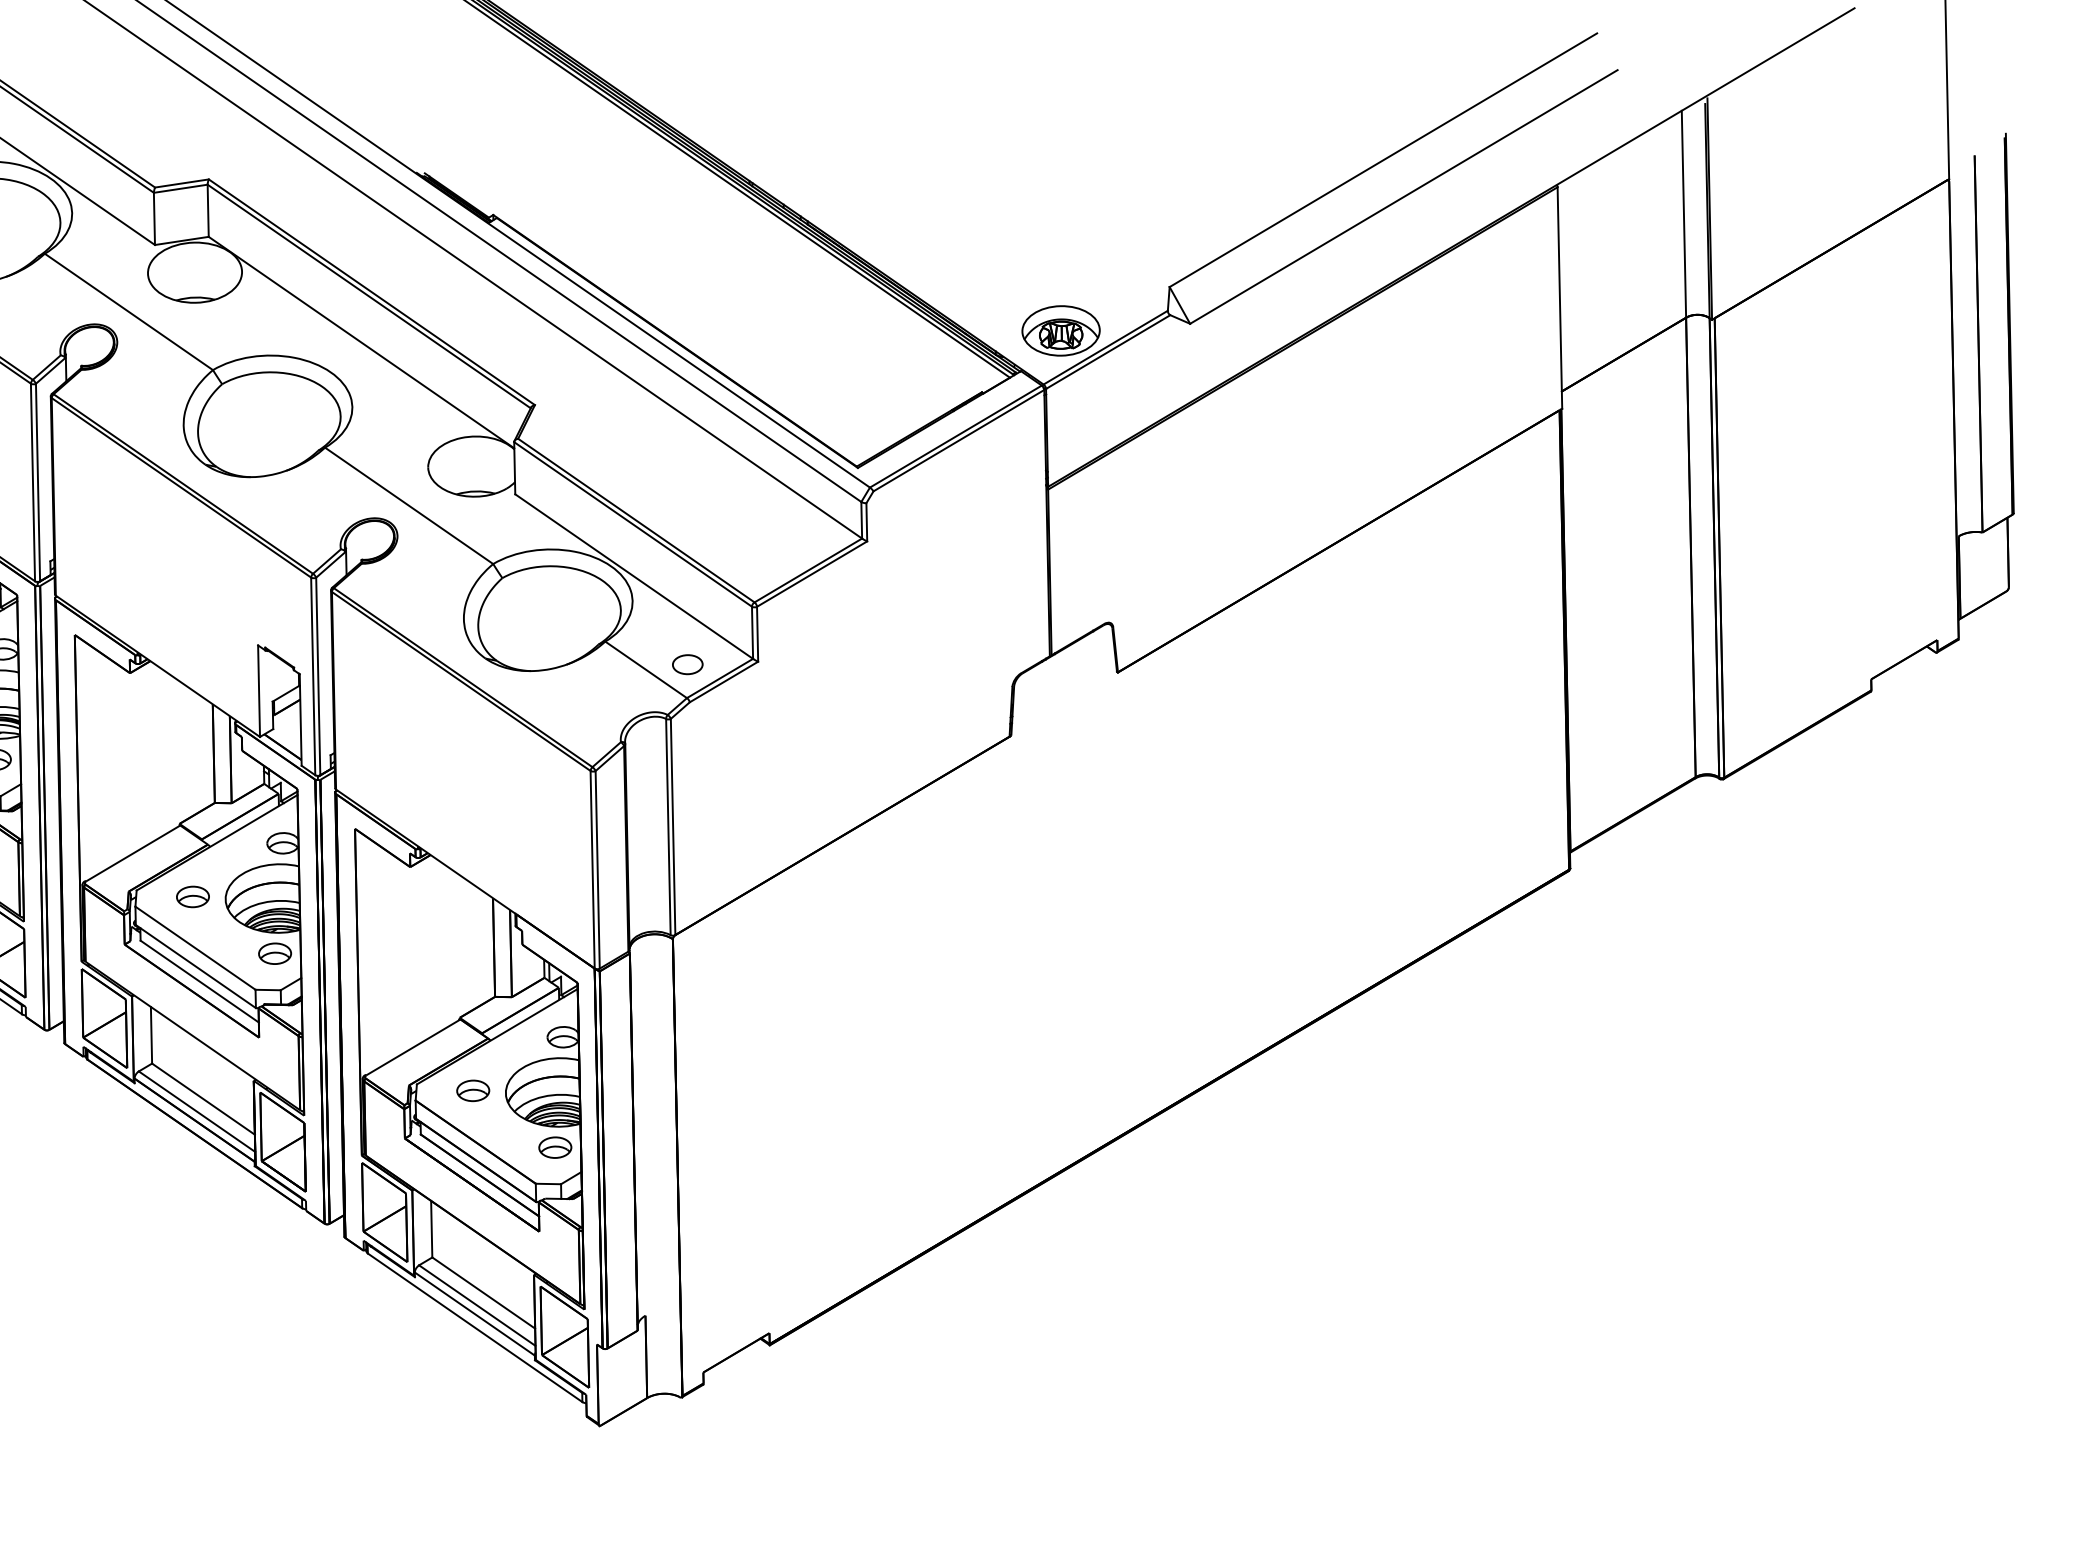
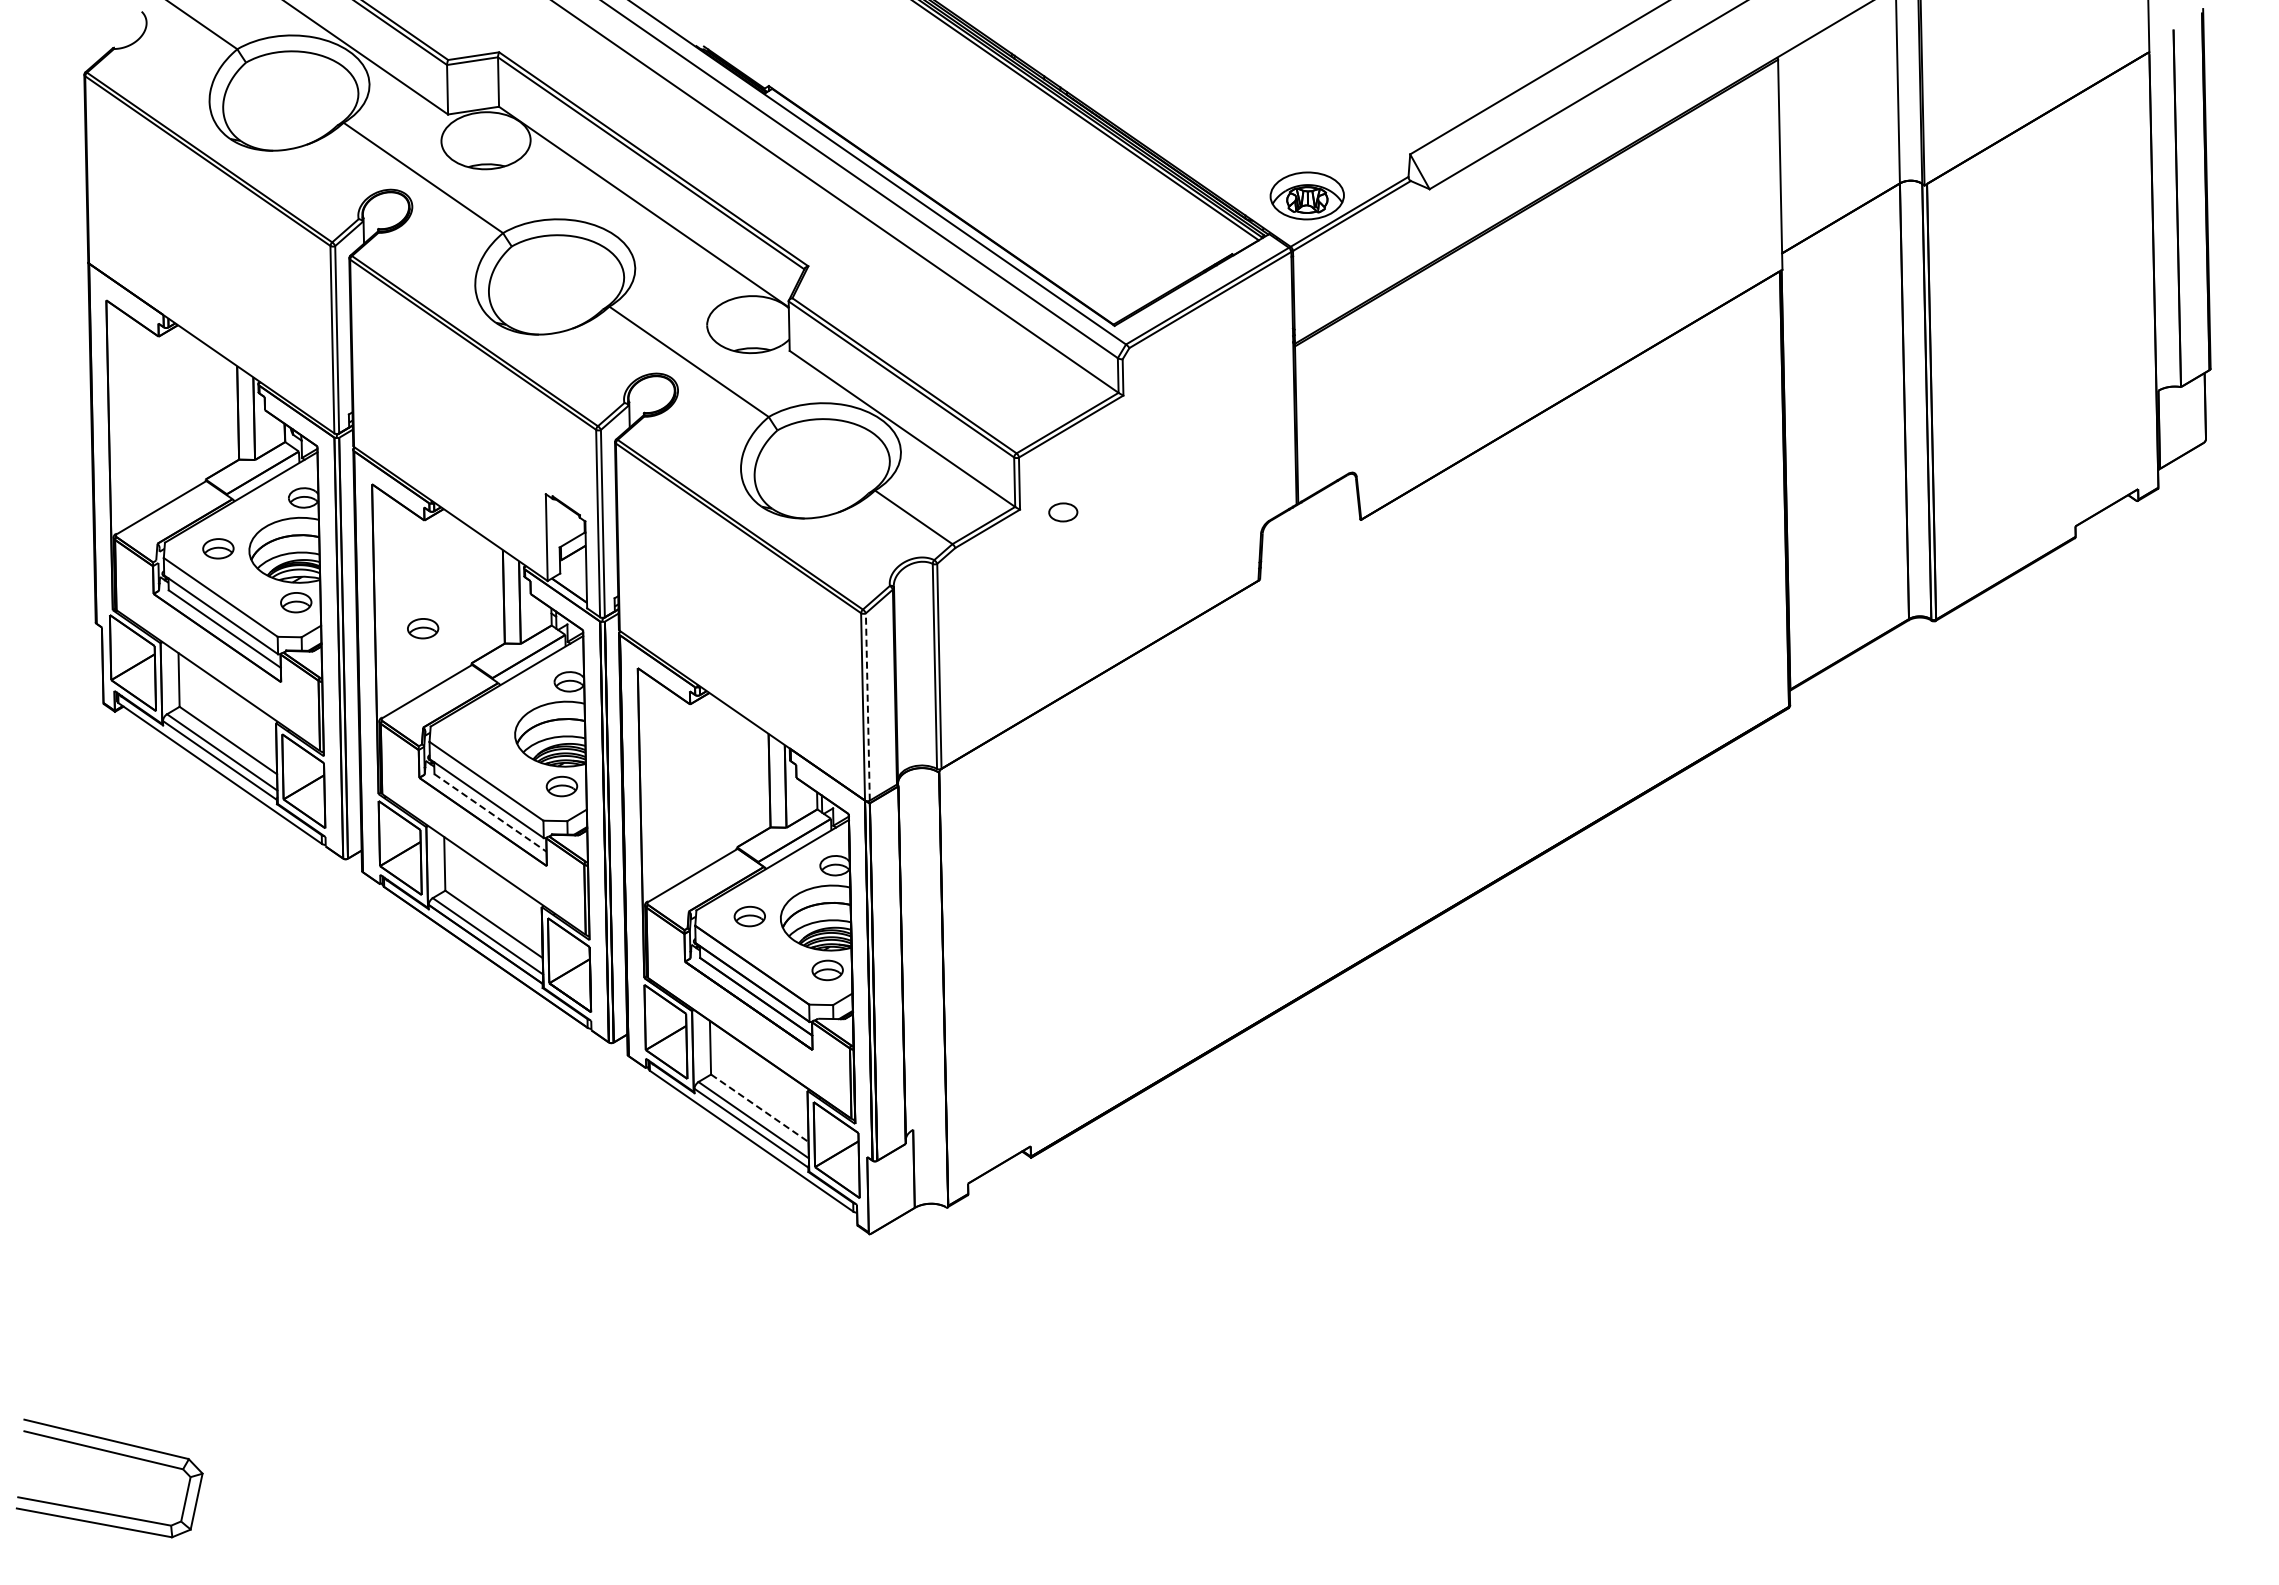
part: (688, 664) -> (1063, 512), moved
line: (597, 869) -> (867, 706), solid -> dashed
part: (193, 896) -> (423, 628), moved
line: (199, 982) -> (490, 813), solid -> dashed
line: (484, 1293) -> (760, 1108), solid -> dashed

